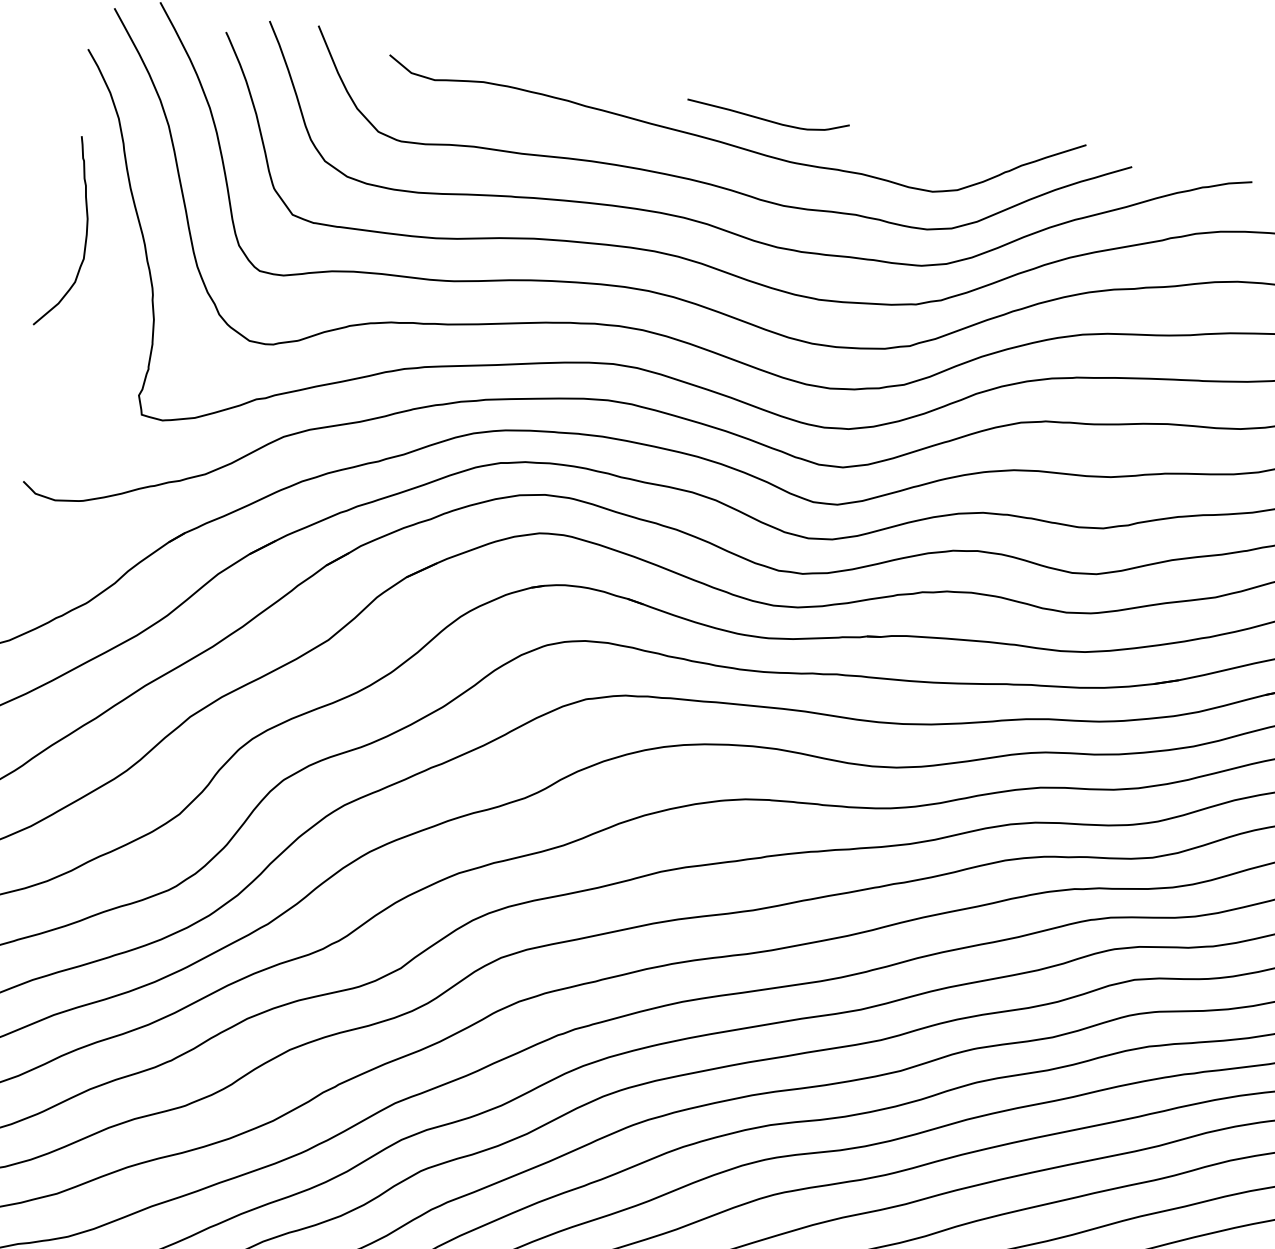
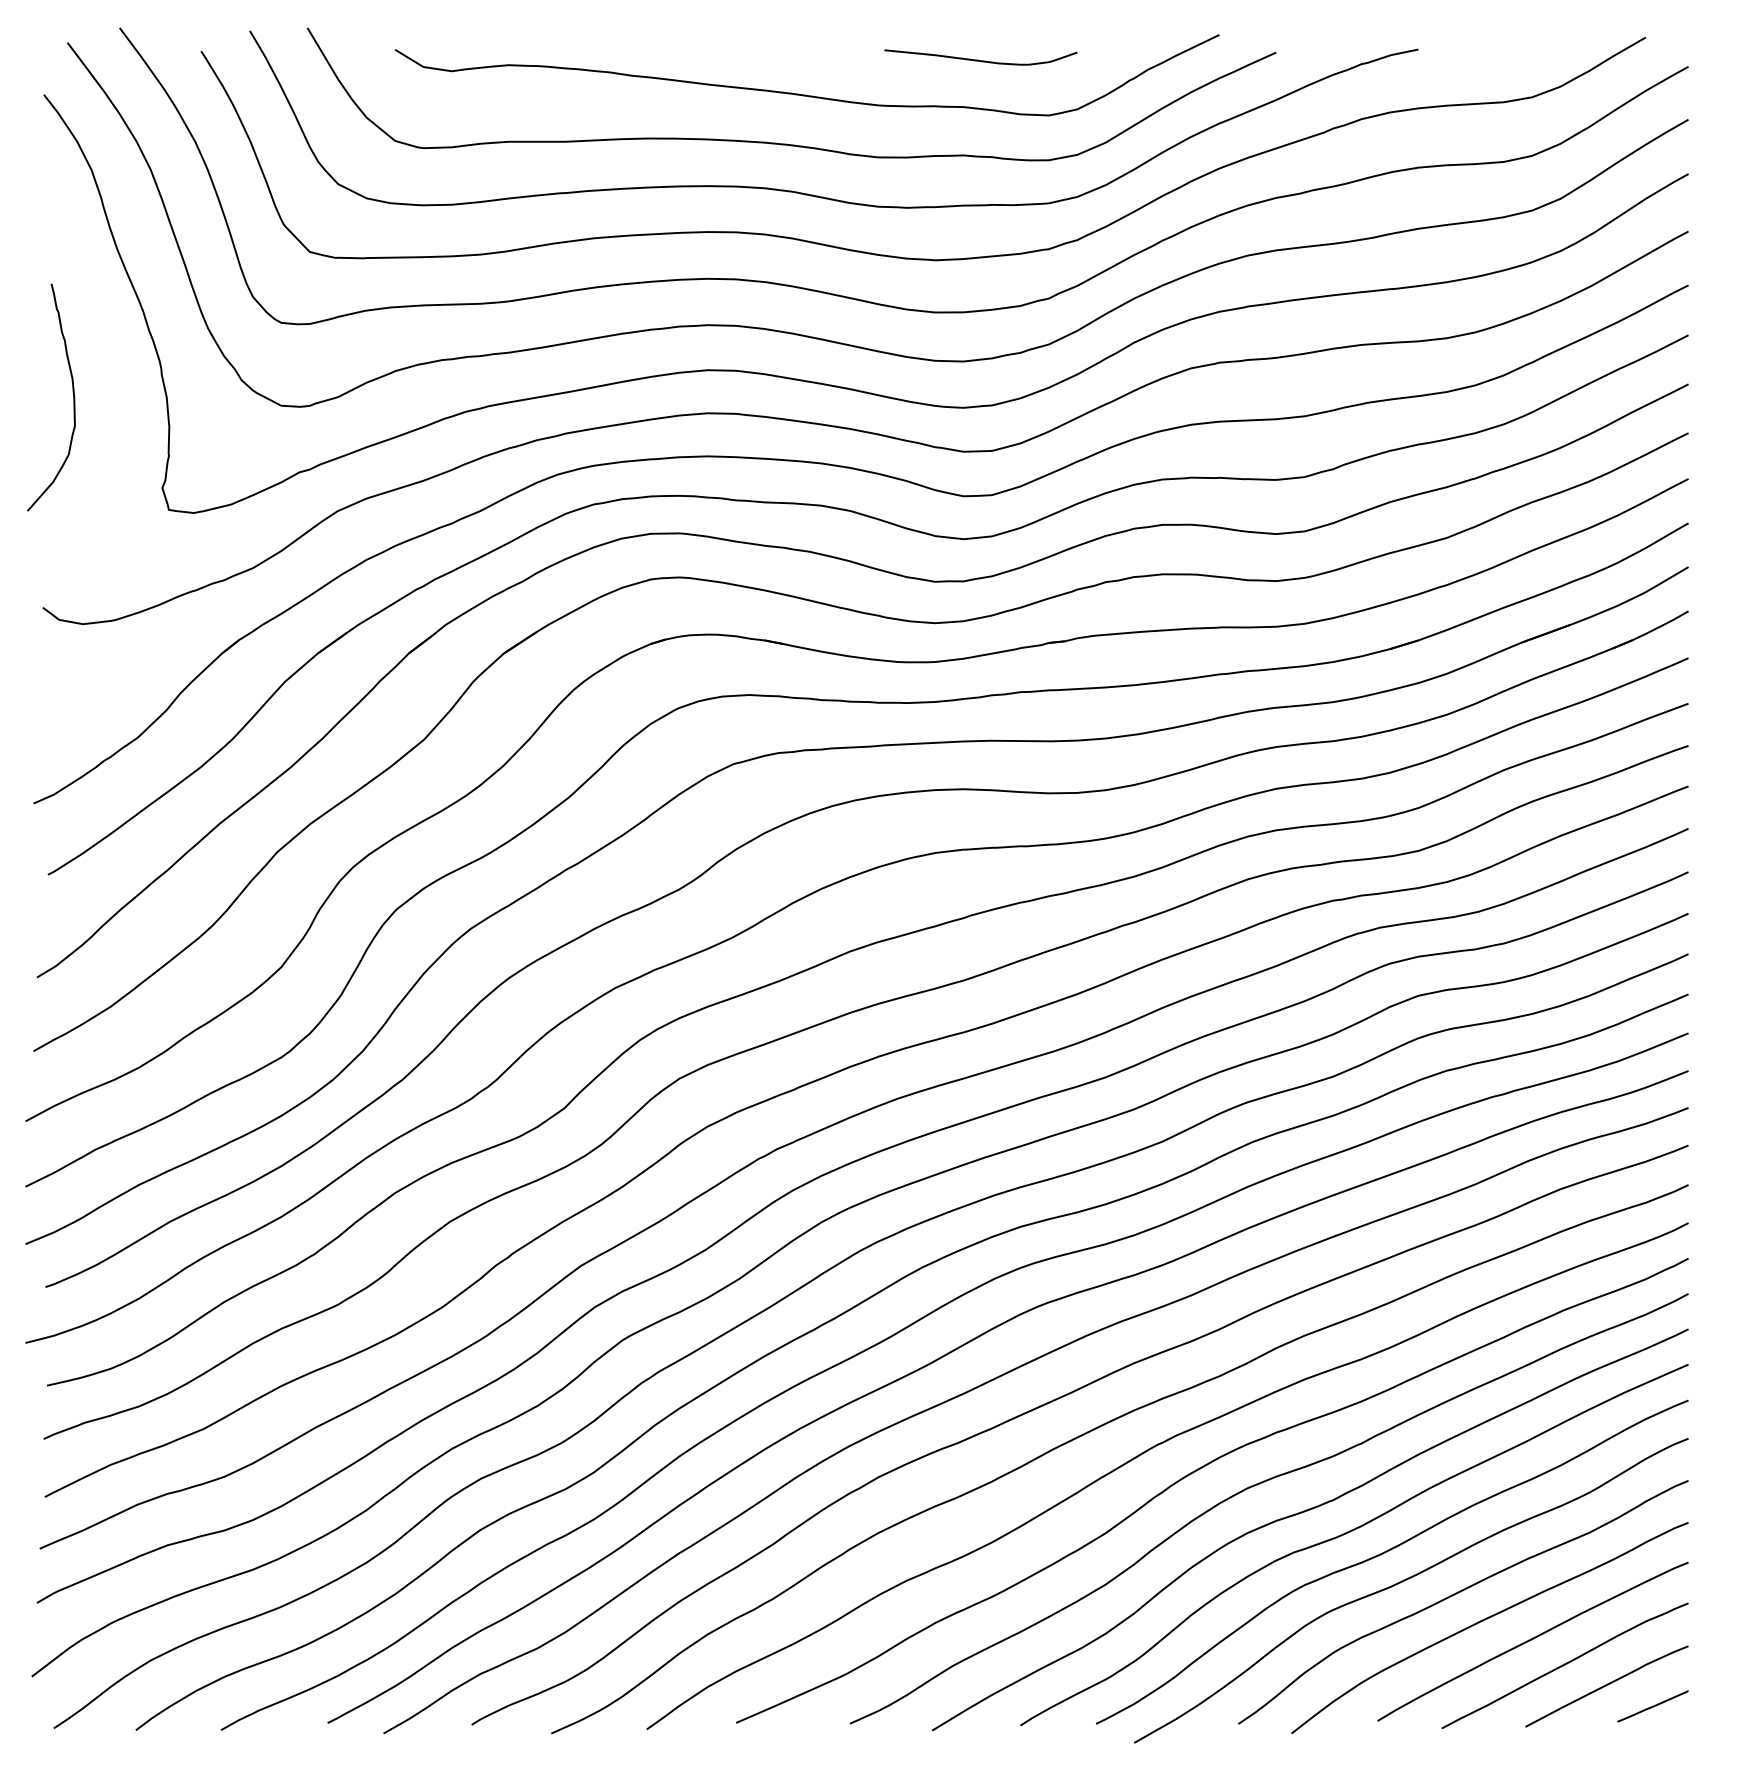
curve: (765, 118) -> (978, 59), moved
curve: (85, 230) -> (72, 392), moved

